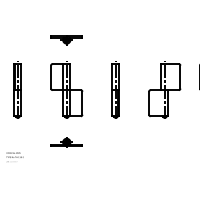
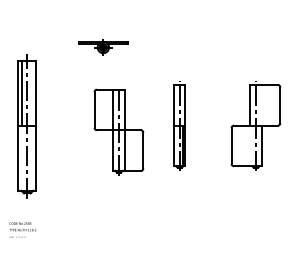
part: (17, 89) -> (26, 124), size x1.6
part: (66, 89) -> (118, 129), moved
part: (66, 142) -> (102, 207), removed

